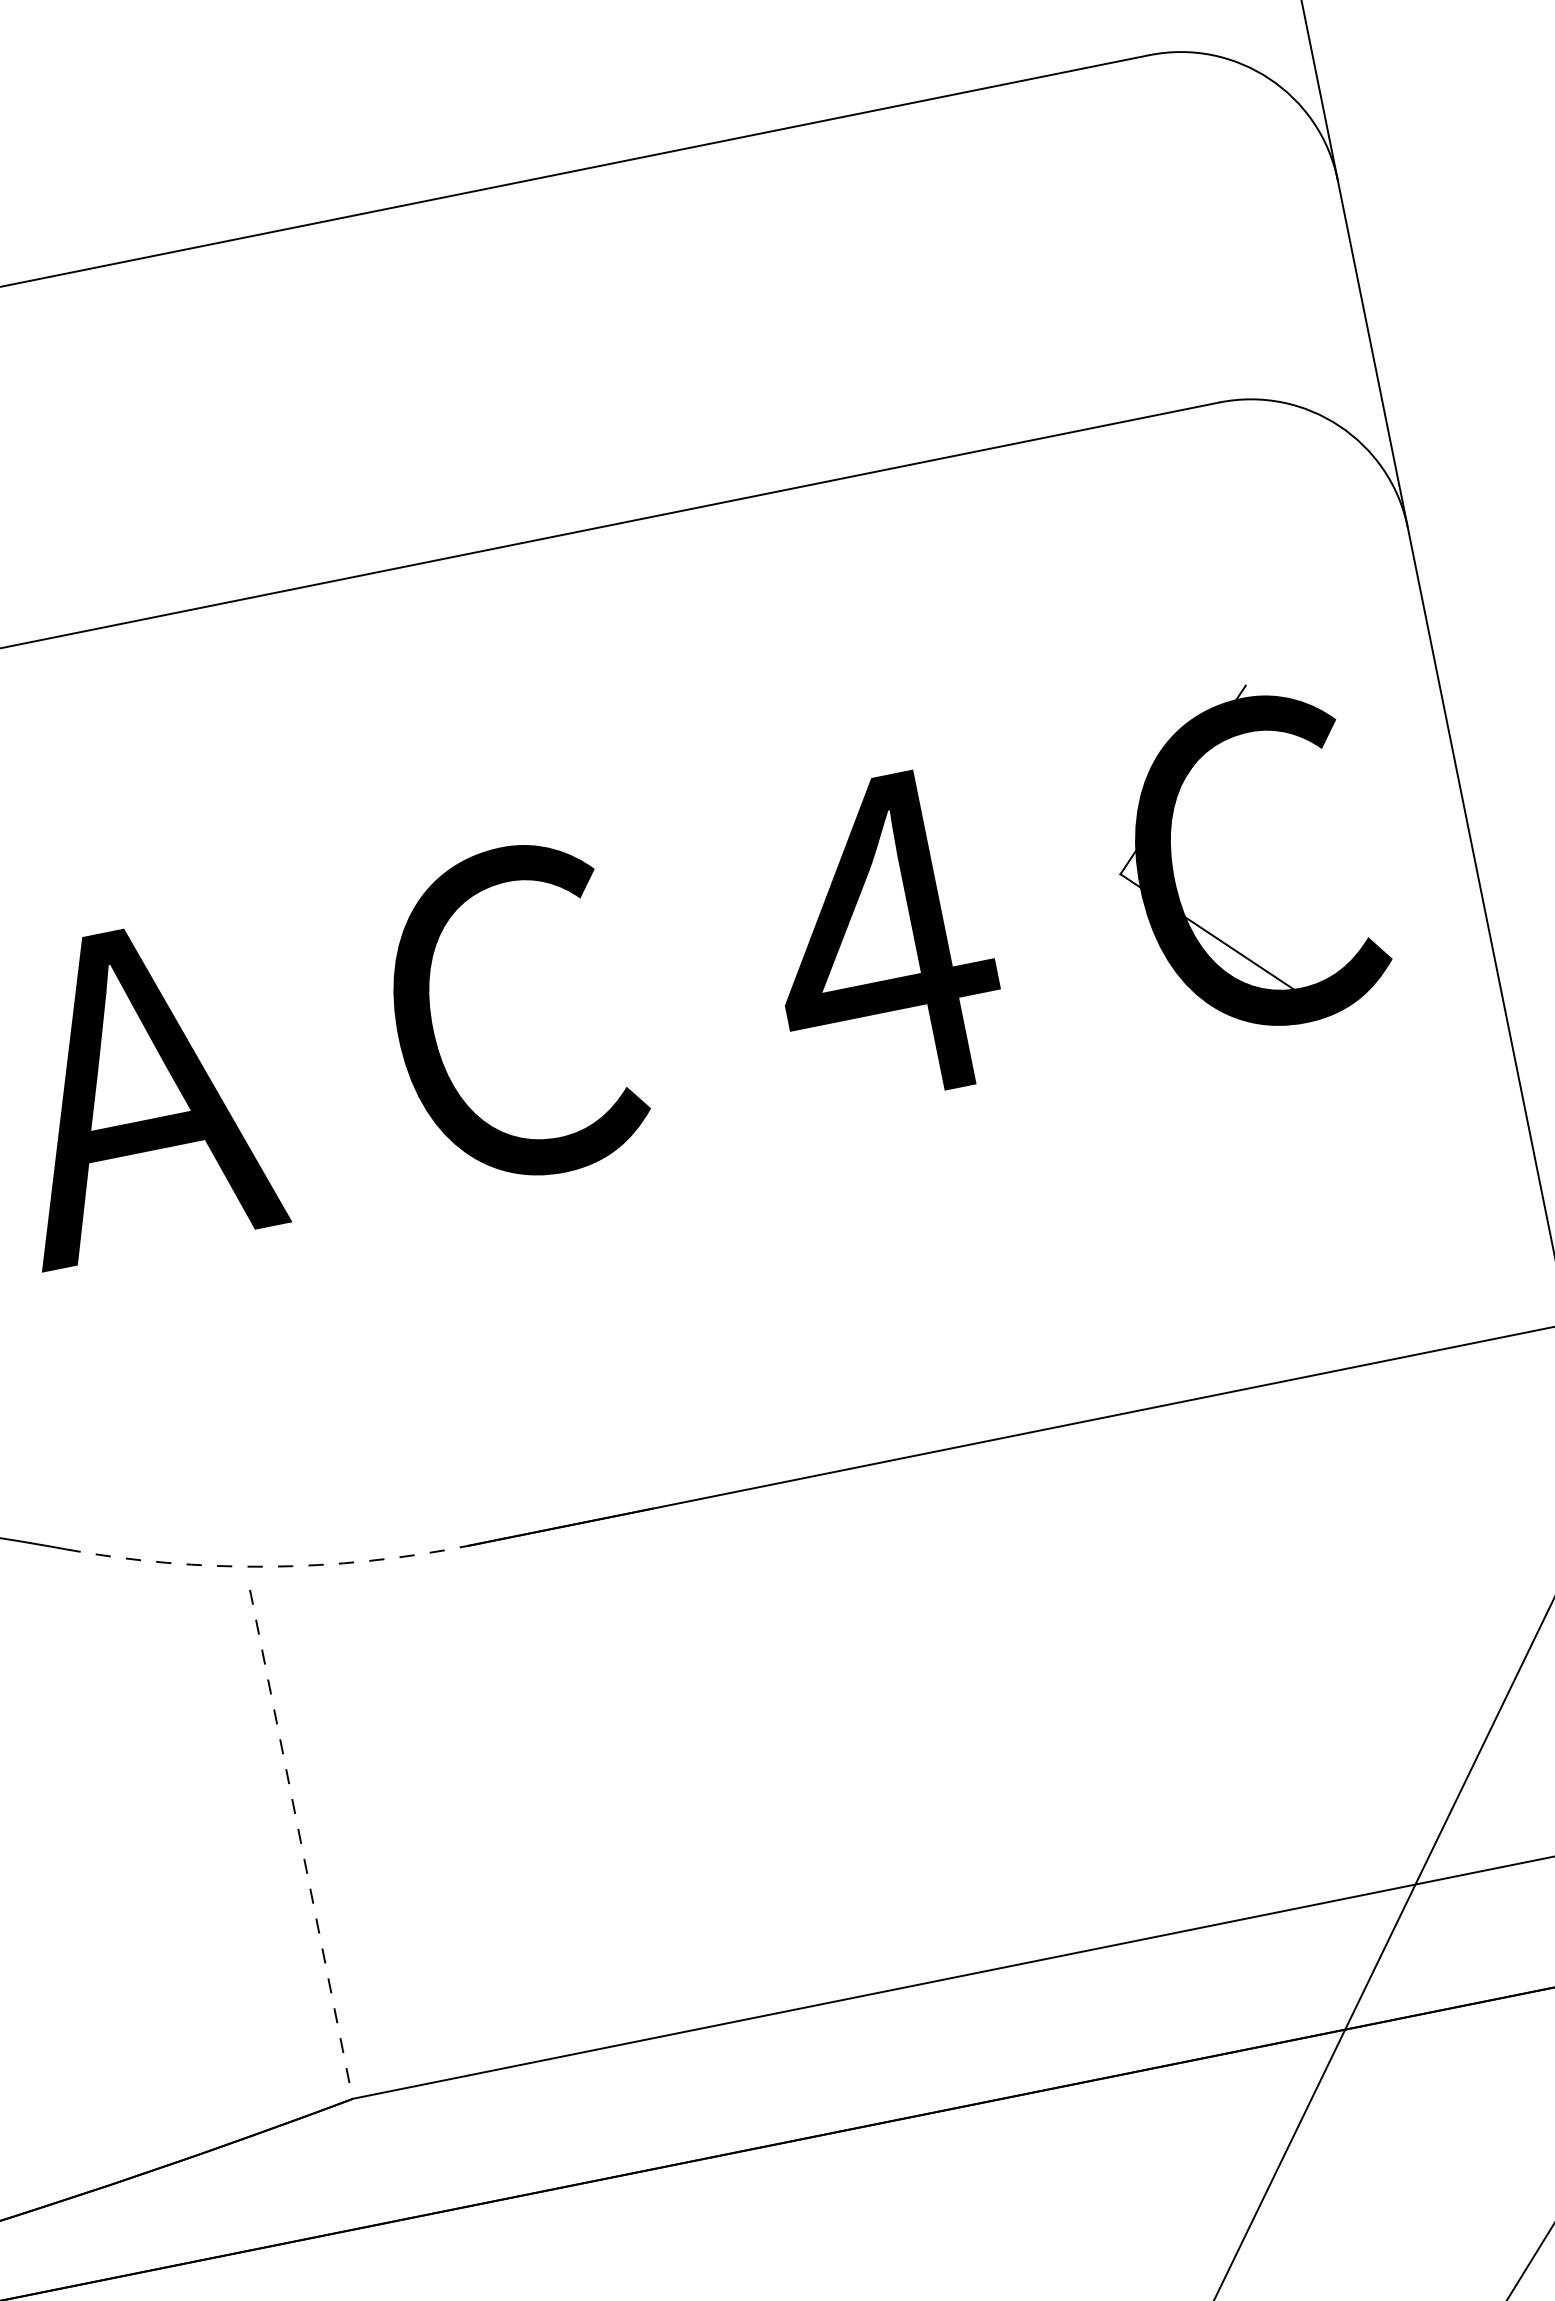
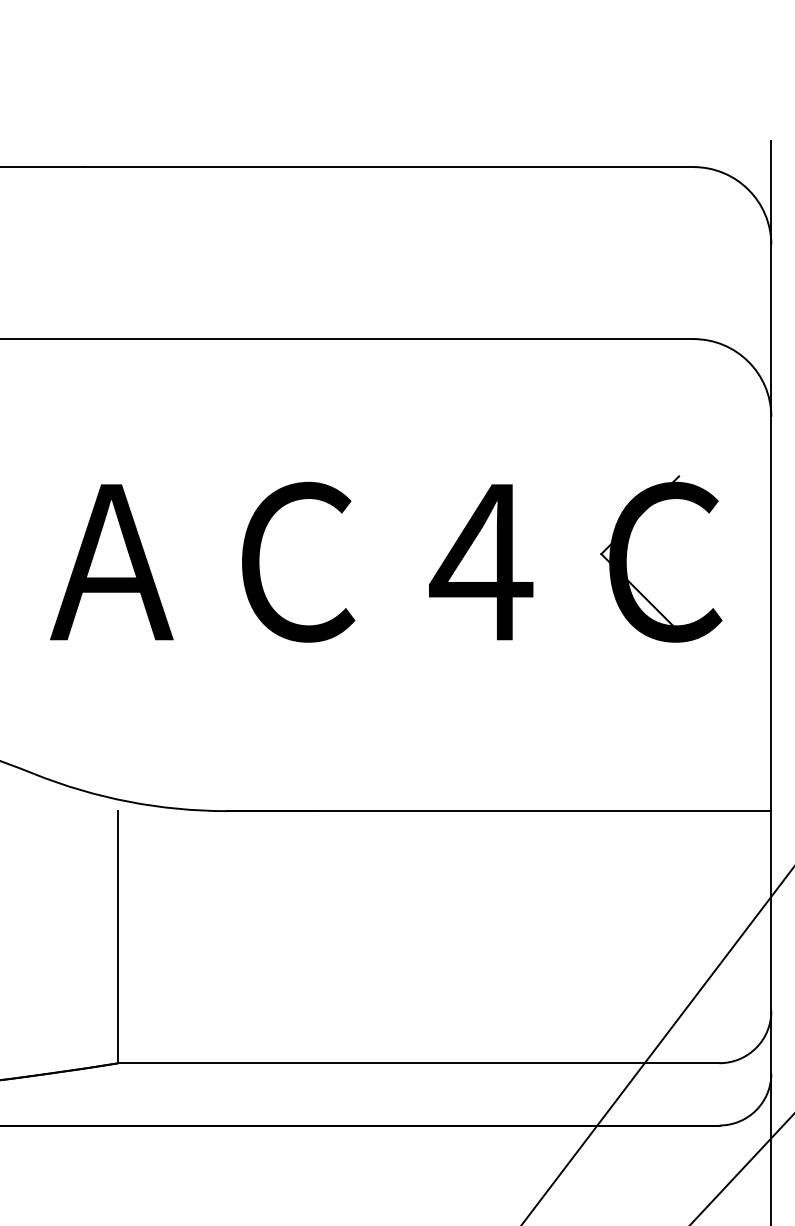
arc: (266, 1566) -> (128, 801), dashed -> solid
line: (301, 1844) -> (118, 937), dashed -> solid

